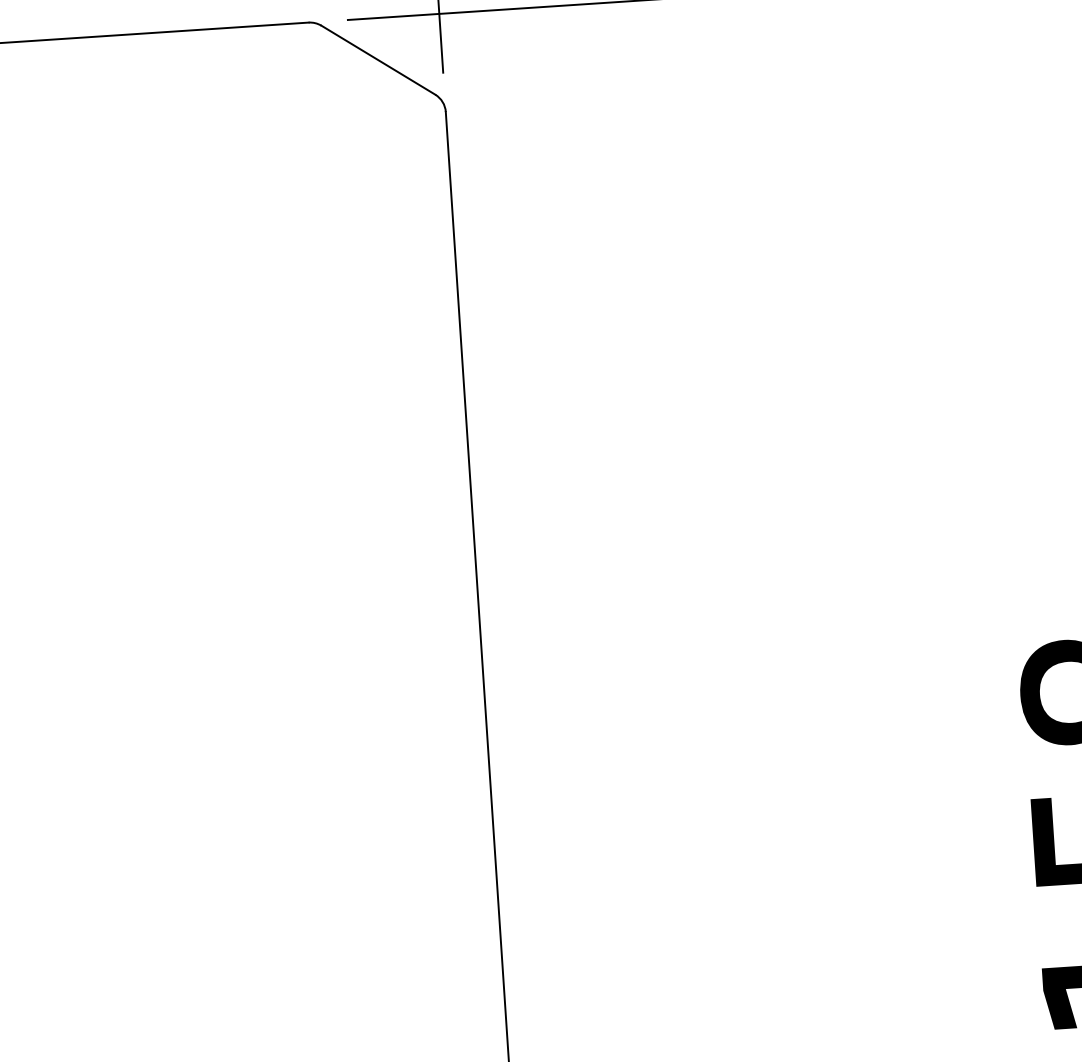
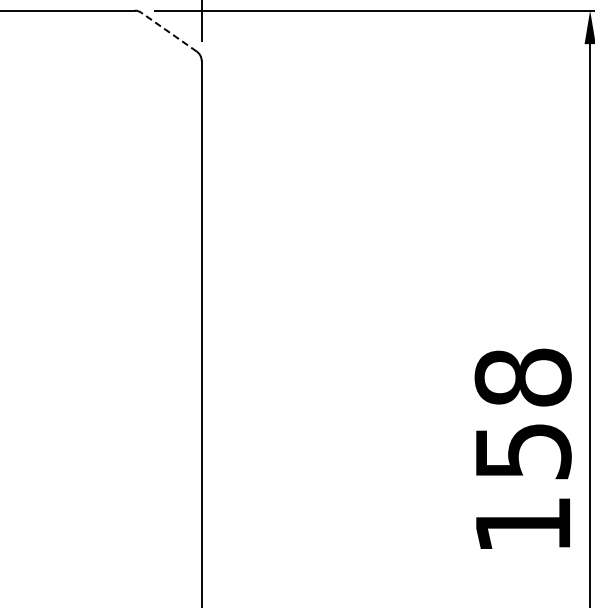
line: (379, 60) -> (169, 32), solid -> dashed

